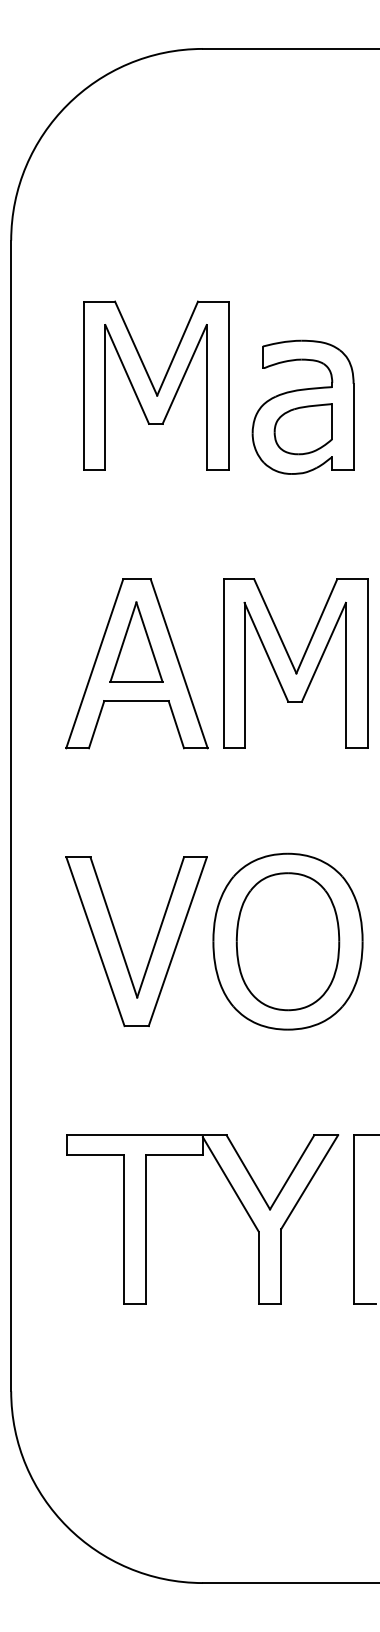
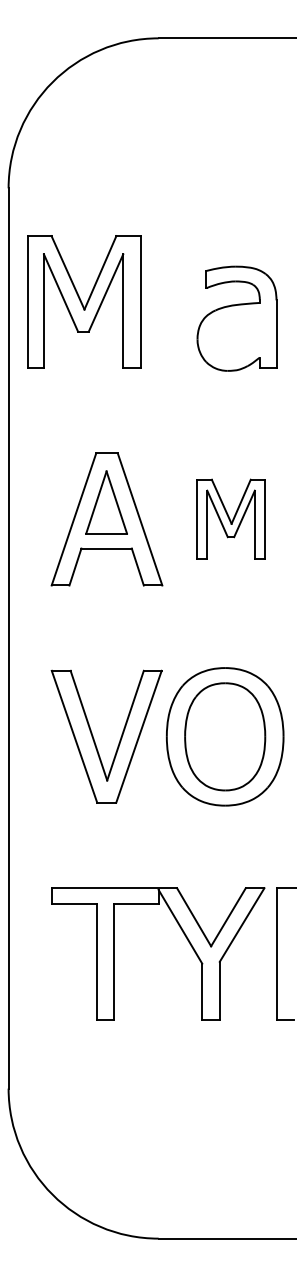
part: (156, 385) -> (83, 301), moved
part: (302, 429) -> (236, 336), removed
part: (295, 663) -> (231, 519), size x0.6

